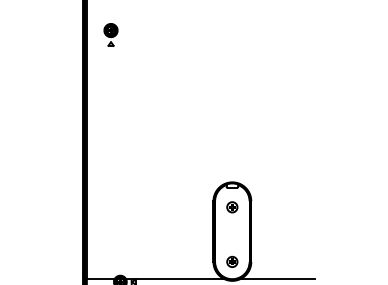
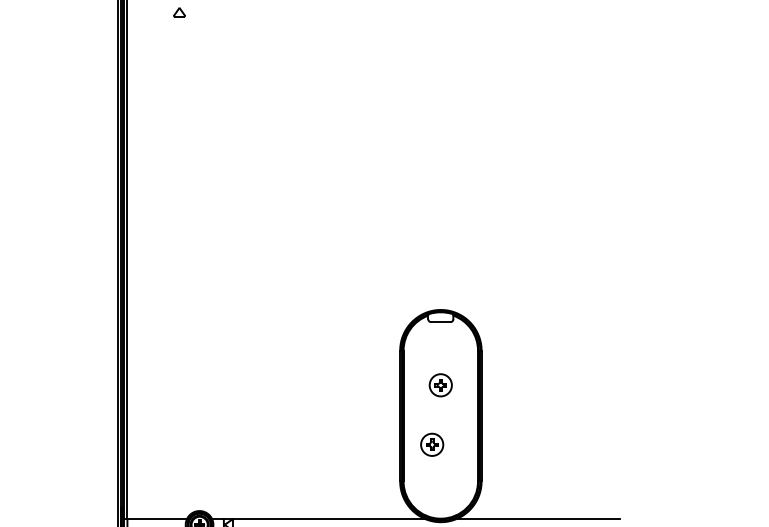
part: (232, 207) -> (441, 385), moved
part: (232, 261) -> (432, 443), moved

